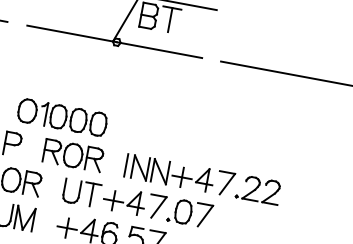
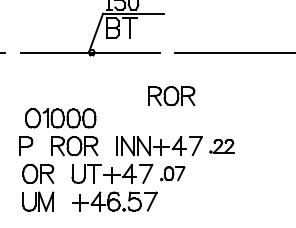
part: (206, 115) -> (171, 96), added
part: (257, 190) -> (221, 146), size x0.7
part: (189, 212) -> (172, 173), size x0.7

